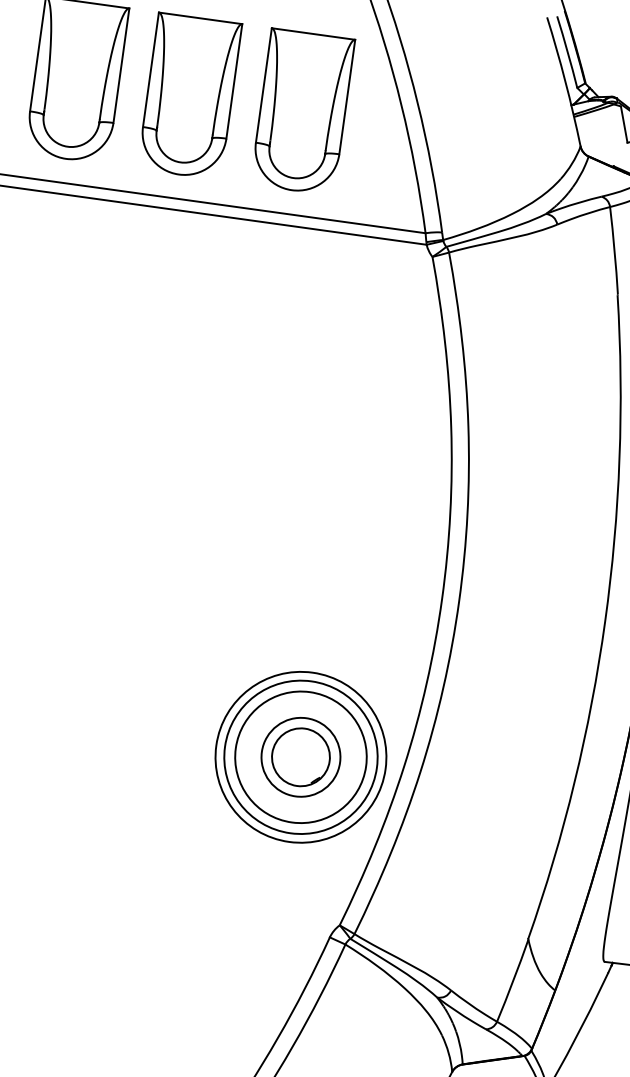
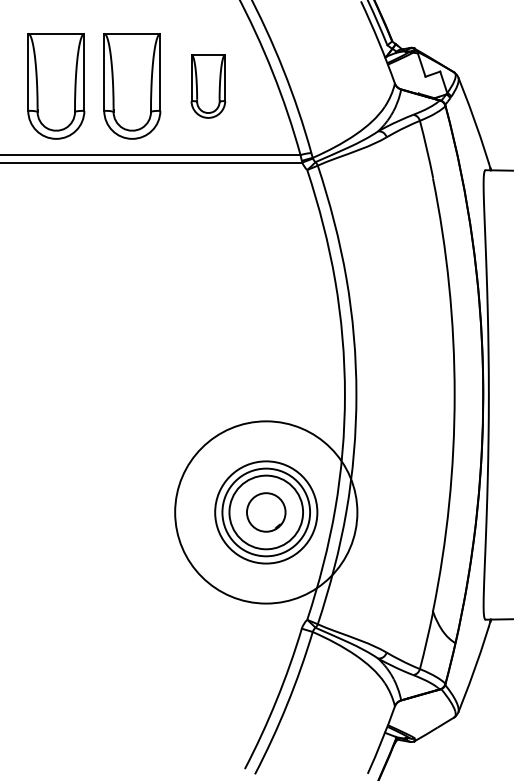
part: (302, 112) -> (208, 86), size x0.6
circle: (299, 757) -> (265, 512), size x1.4
circle: (301, 757) -> (266, 512), size x1.6

